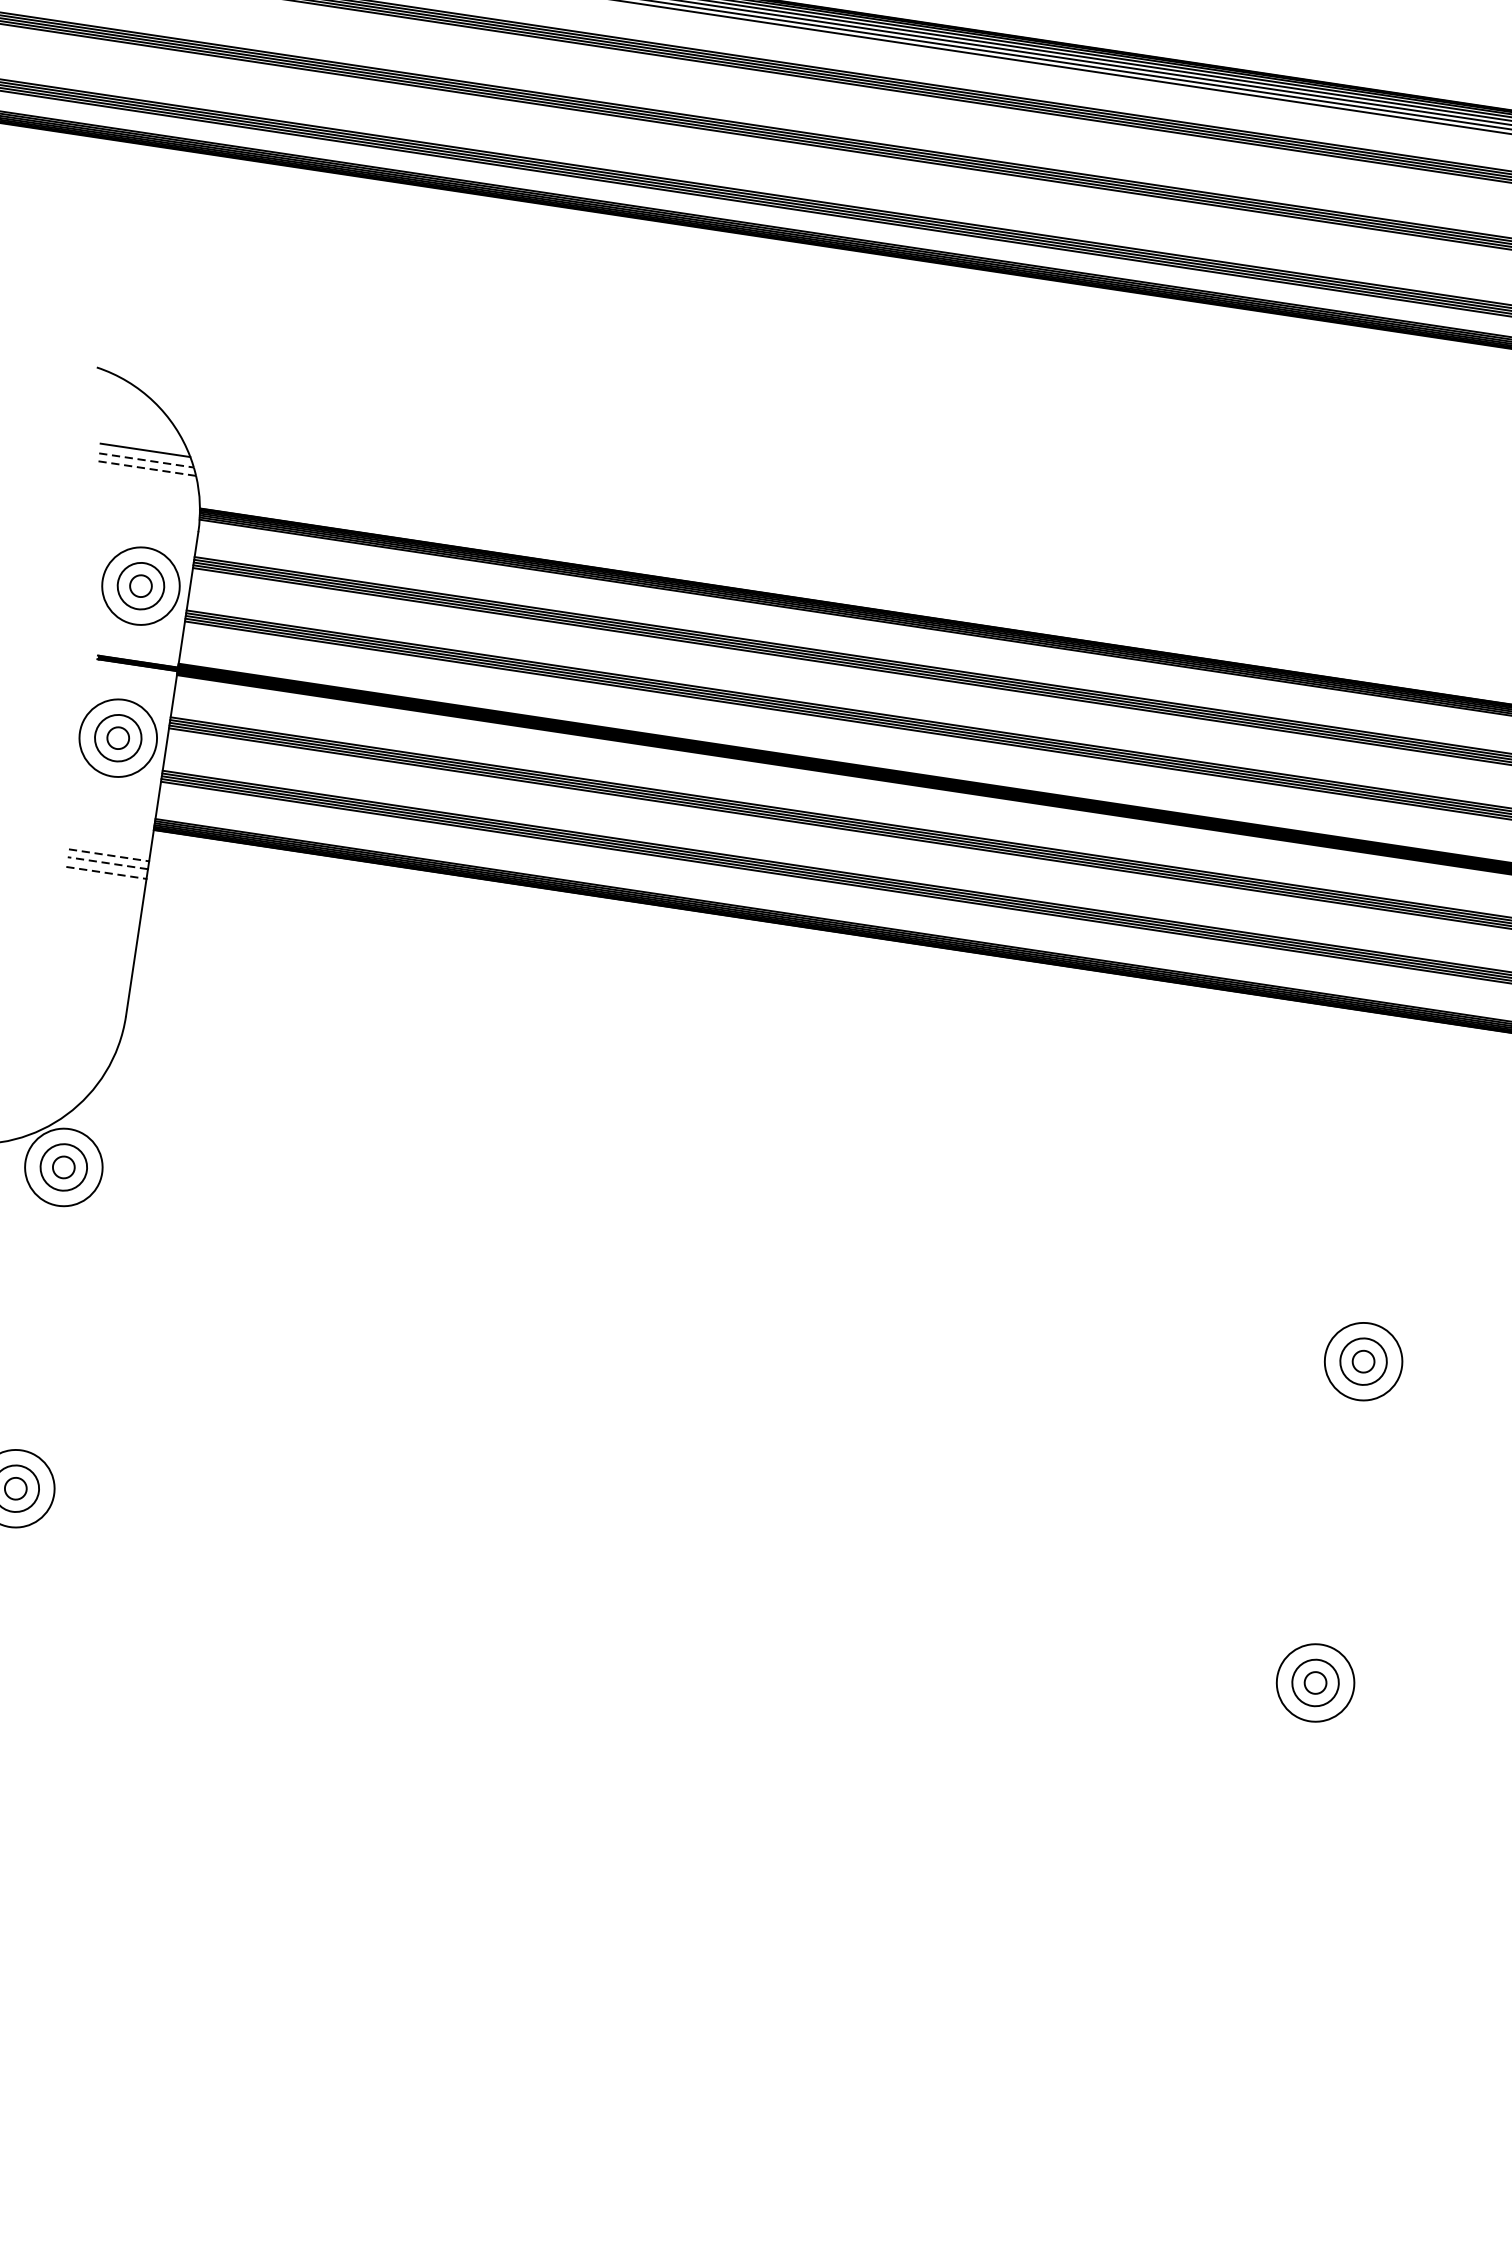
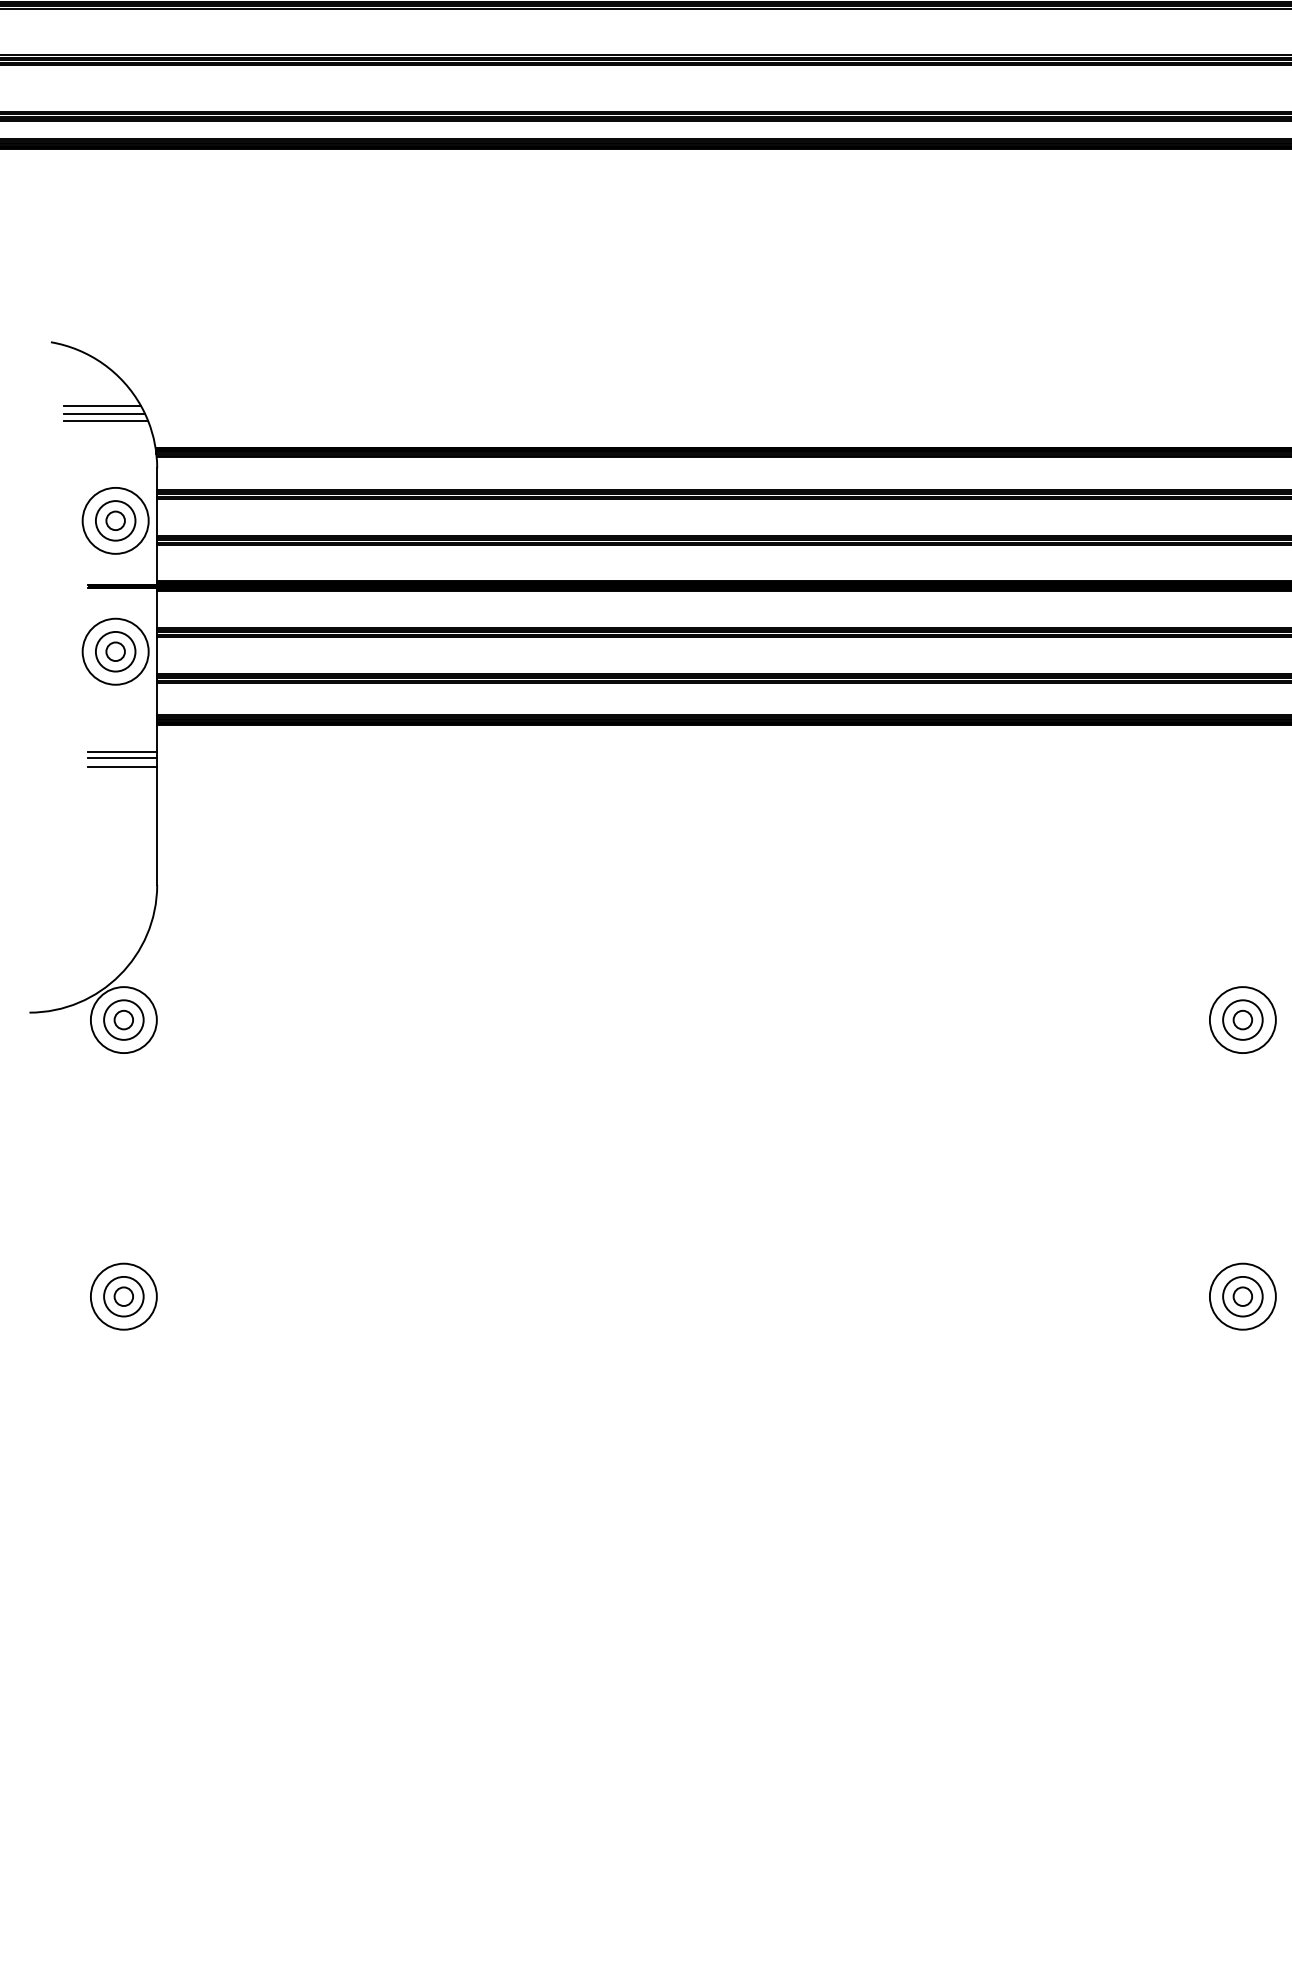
line: (146, 460) -> (104, 414), dashed -> solid
line: (146, 468) -> (105, 421), dashed -> solid
line: (108, 855) -> (122, 751), dashed -> solid
line: (107, 863) -> (122, 758), dashed -> solid
line: (106, 872) -> (122, 766), dashed -> solid

